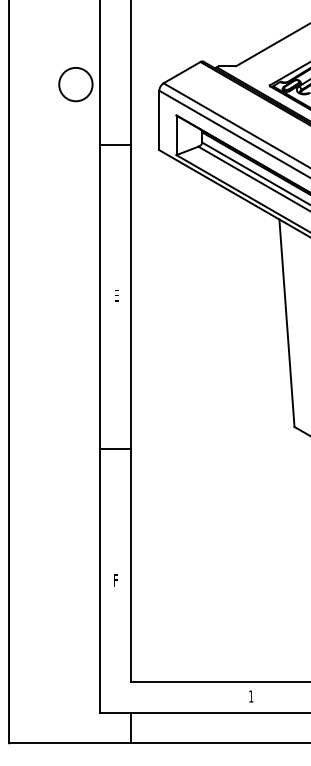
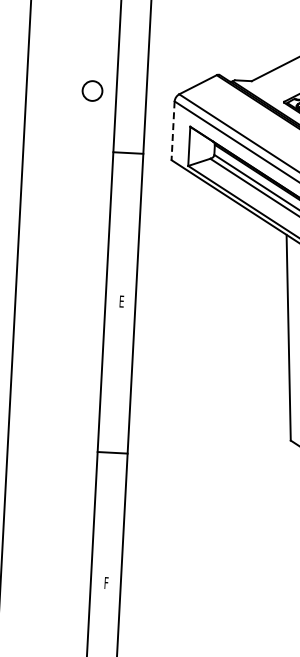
circle: (75, 84) -> (92, 90), size x0.6
line: (159, 120) -> (173, 130), solid -> dashed

